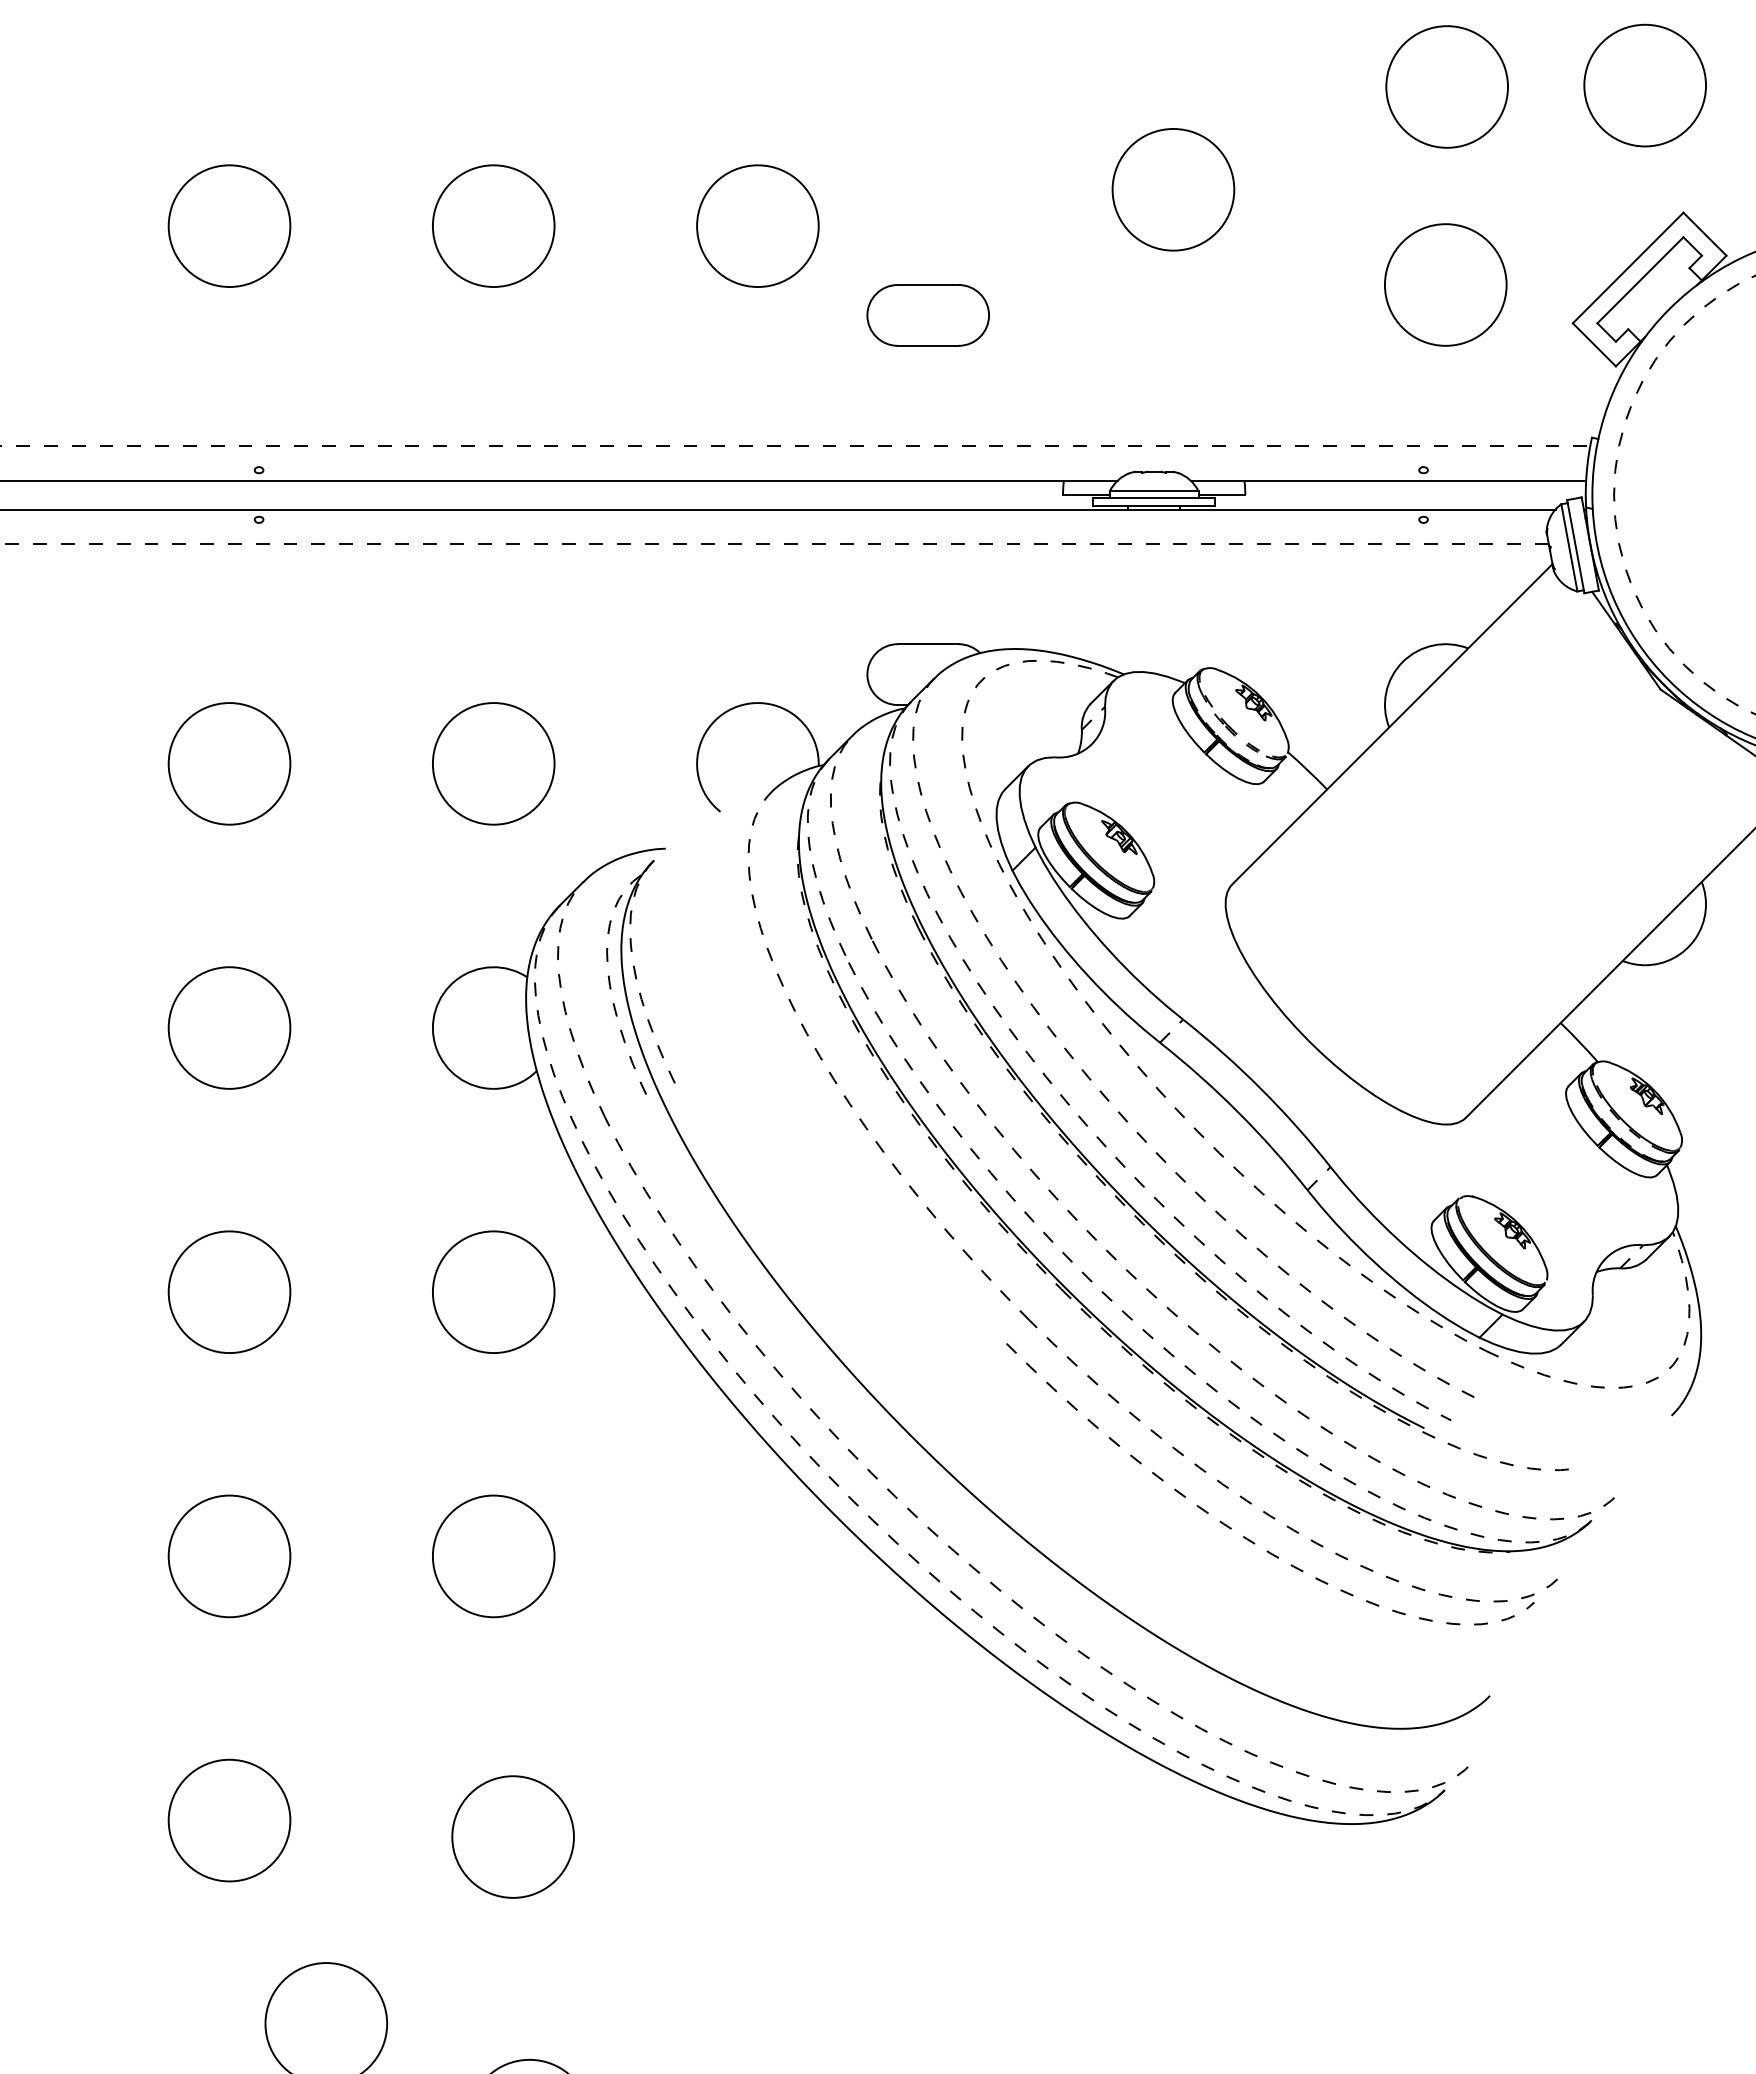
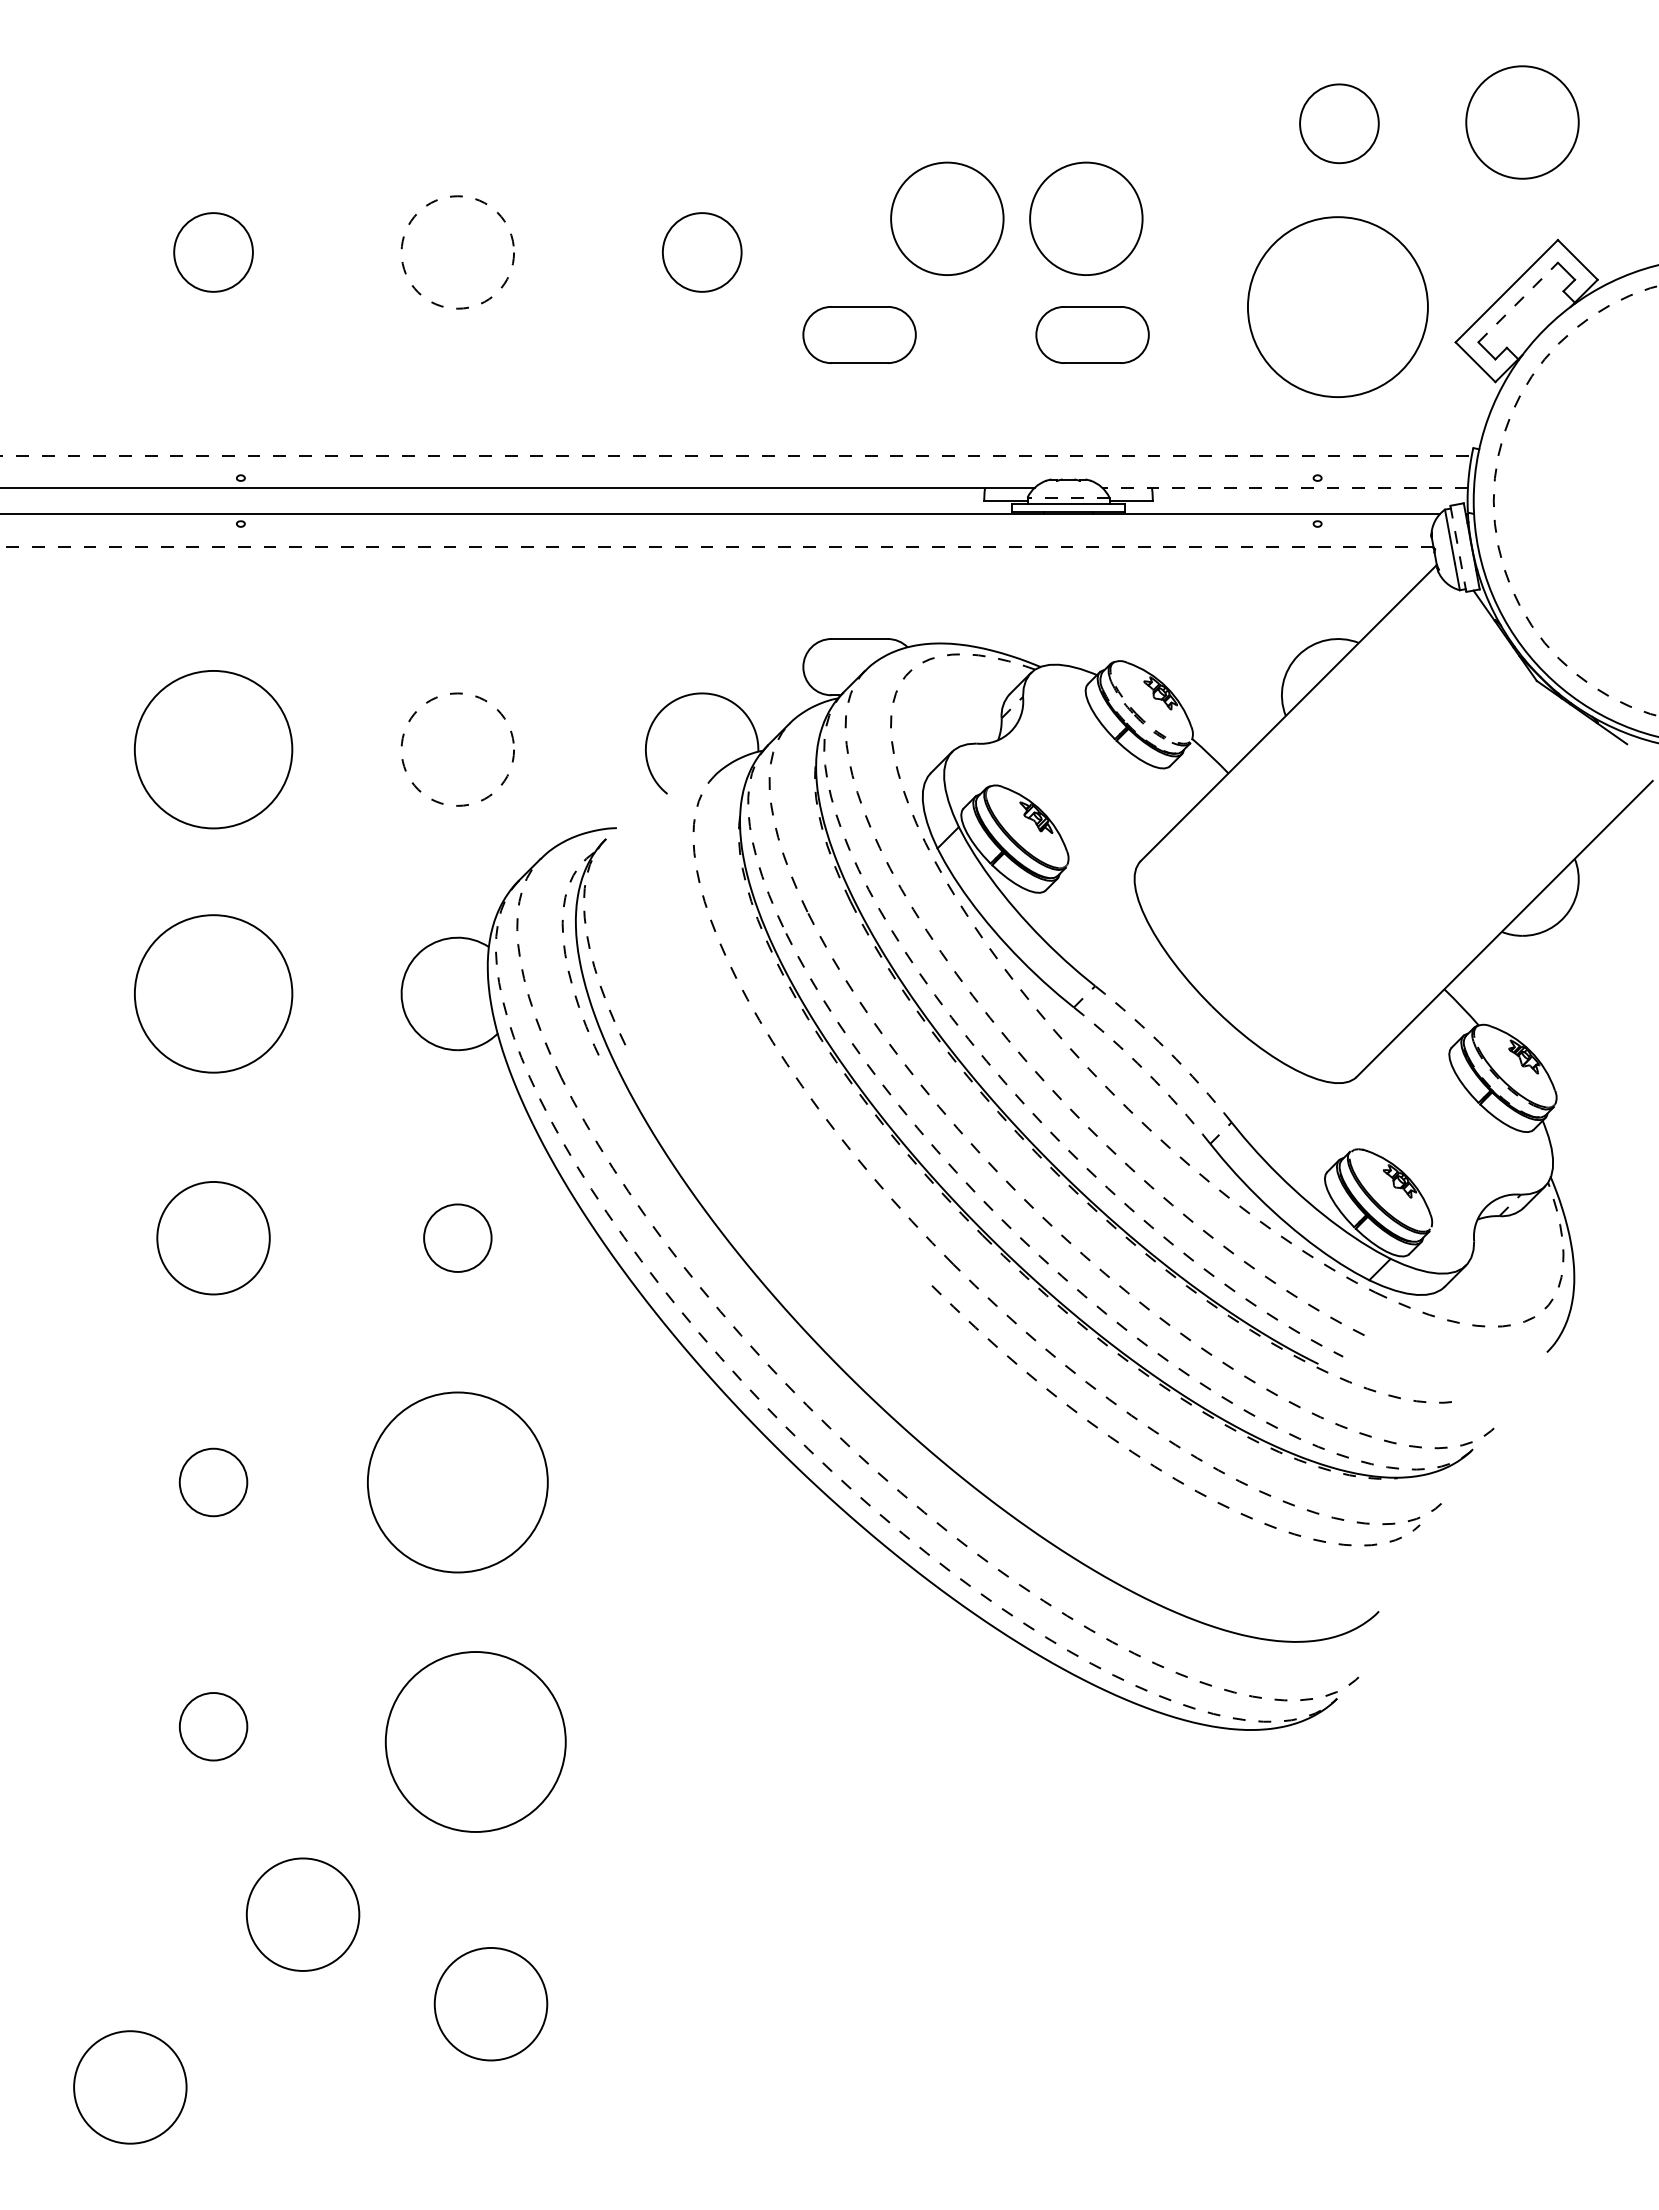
circle: (1447, 86) -> (1339, 123), size x0.7
circle: (1023, 189) -> (947, 218), added
circle: (229, 226) -> (213, 252), size x0.7
circle: (493, 226) -> (457, 252), solid -> dashed
circle: (758, 226) -> (702, 252), size x0.7
line: (1640, 280) -> (1518, 302), solid -> dashed
circle: (1446, 284) -> (1338, 306), size x1.6
part: (1180, 314) -> (1092, 334), added
line: (1388, 480) -> (1285, 487), solid -> dashed
line: (1154, 491) -> (1068, 497), solid -> dashed
line: (1575, 546) -> (1458, 548), solid -> dashed
circle: (229, 763) -> (213, 749), size x1.4
circle: (493, 763) -> (457, 749), solid -> dashed
circle: (229, 1027) -> (213, 993), size x1.4
arc: (1261, 1089) -> (1167, 1050), solid -> dashed
arc: (1238, 1111) -> (1146, 1071), solid -> dashed
circle: (493, 1291) -> (457, 1237), size x0.6
circle: (229, 1556) -> (213, 1482), size x0.6
circle: (493, 1556) -> (457, 1482), size x1.6
circle: (229, 1820) -> (213, 1726), size x0.6
circle: (512, 1836) -> (475, 1741), size x1.6

